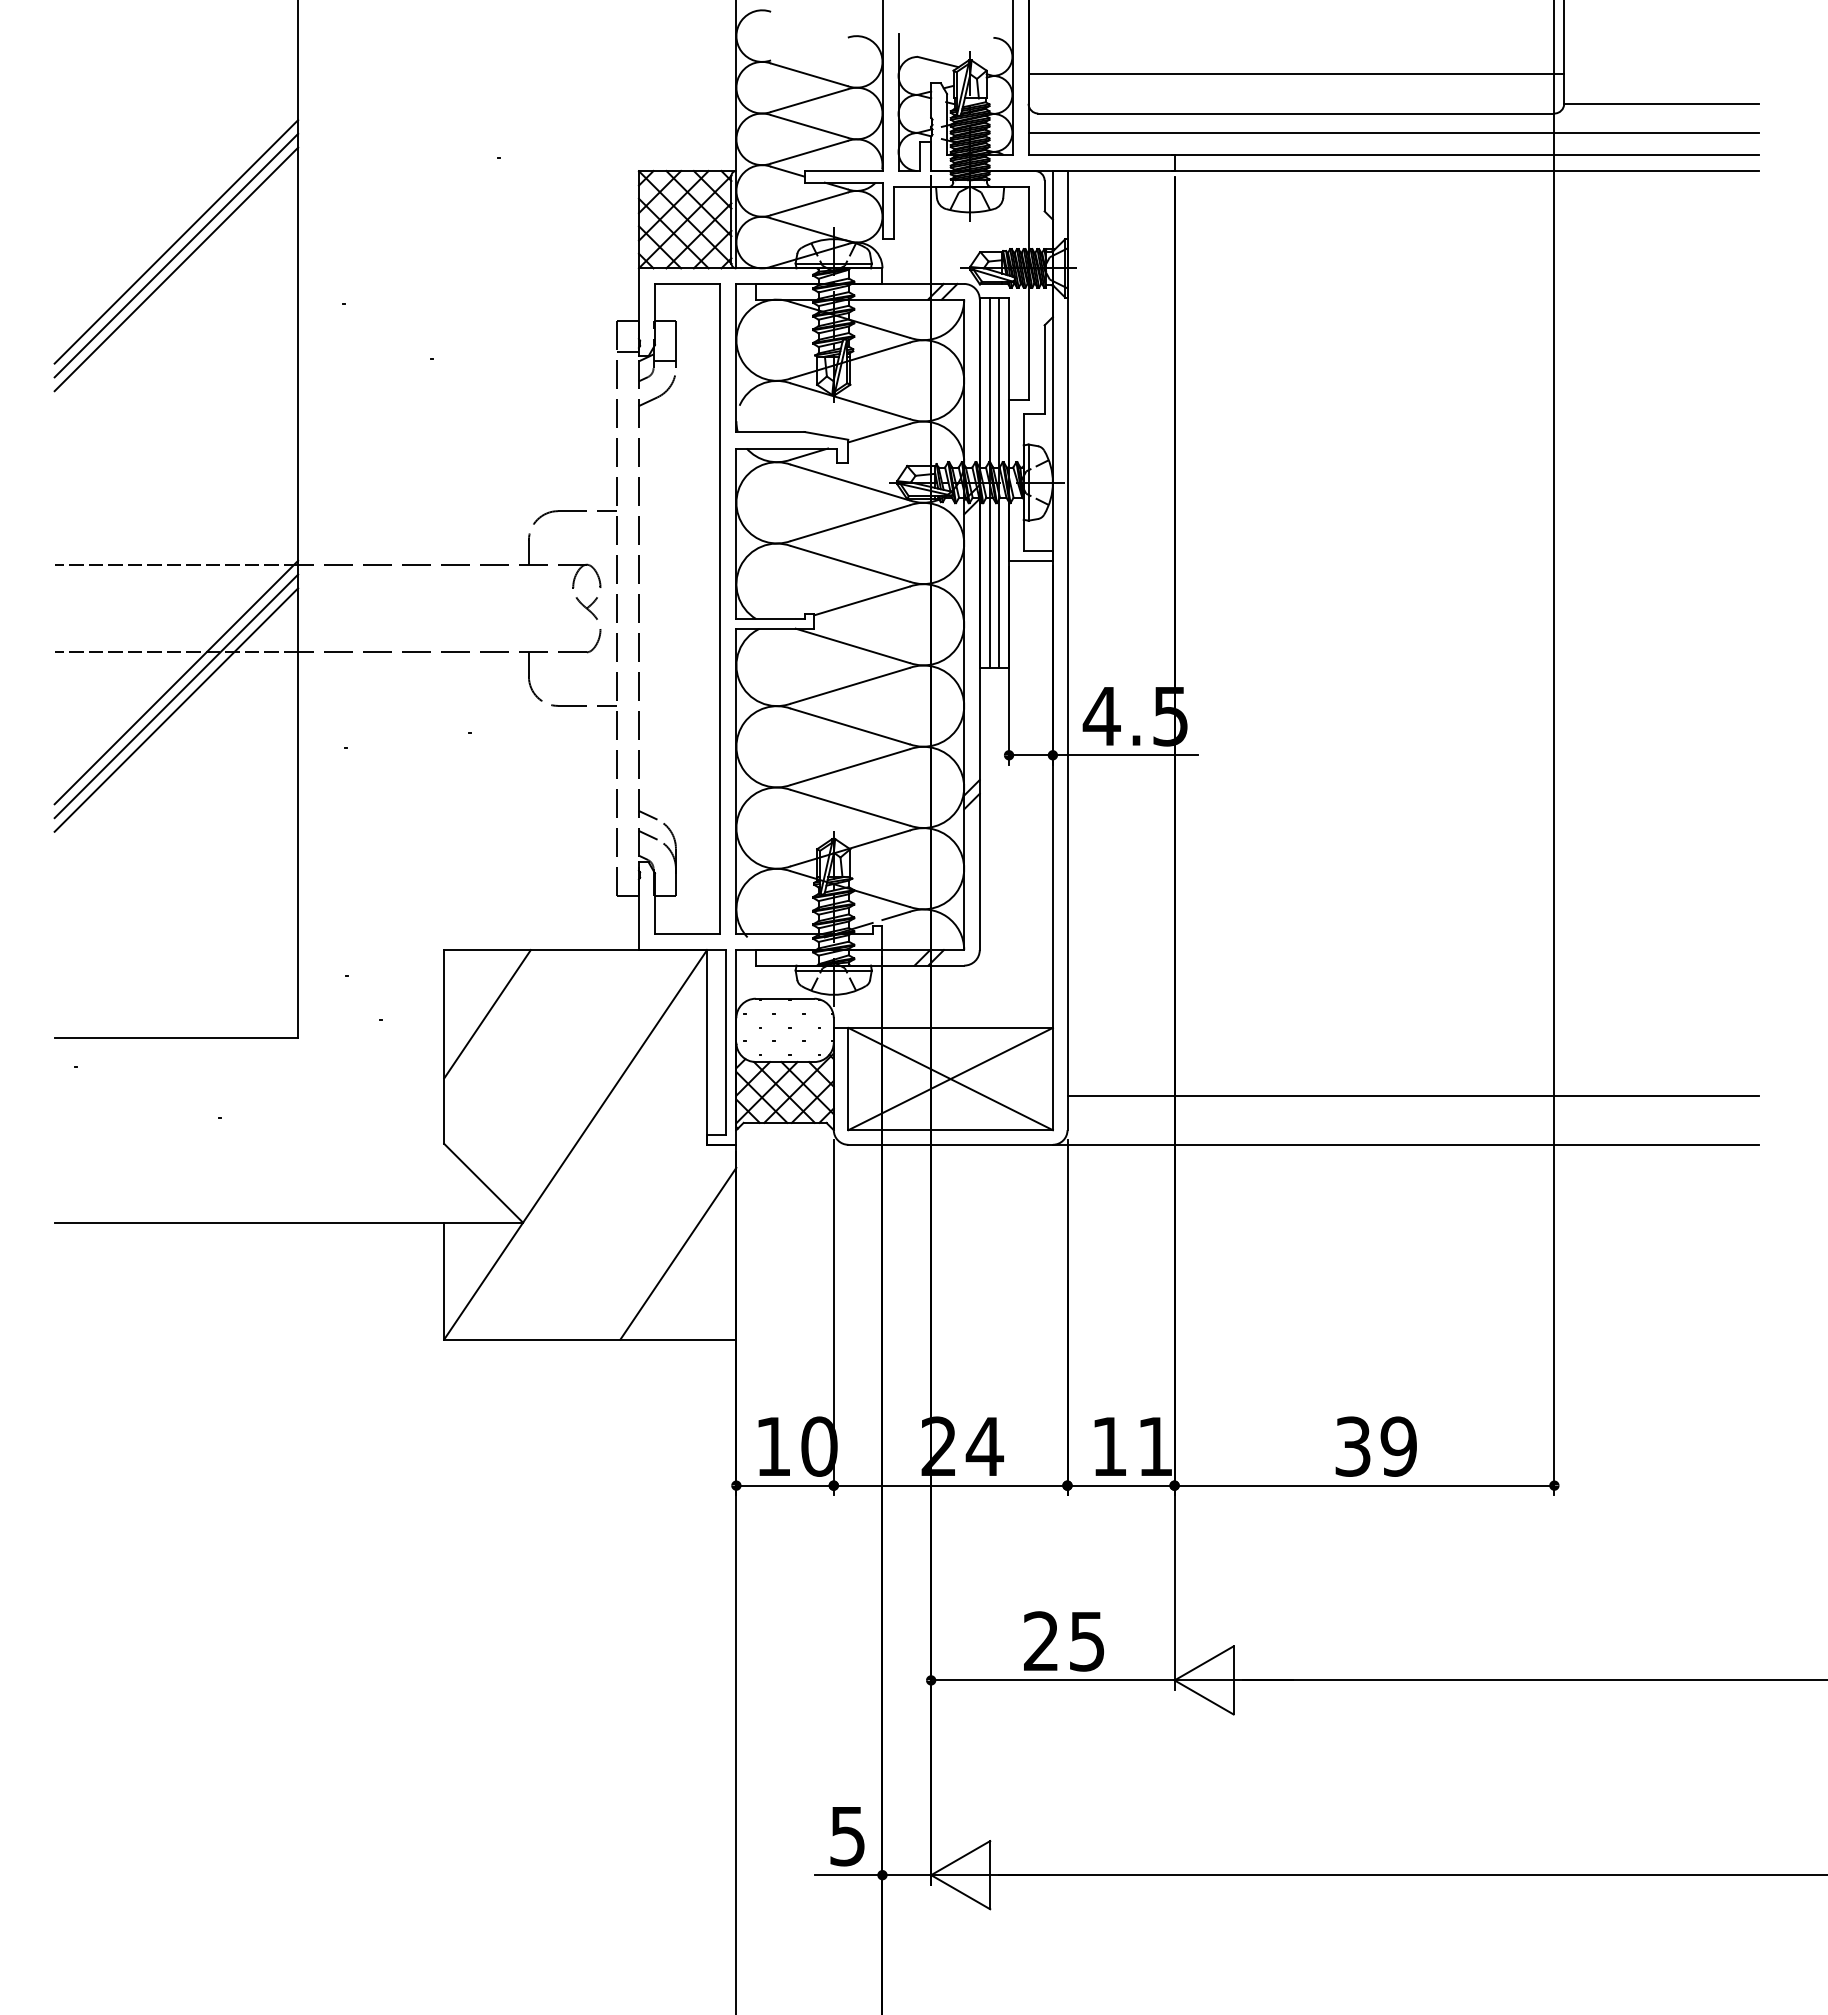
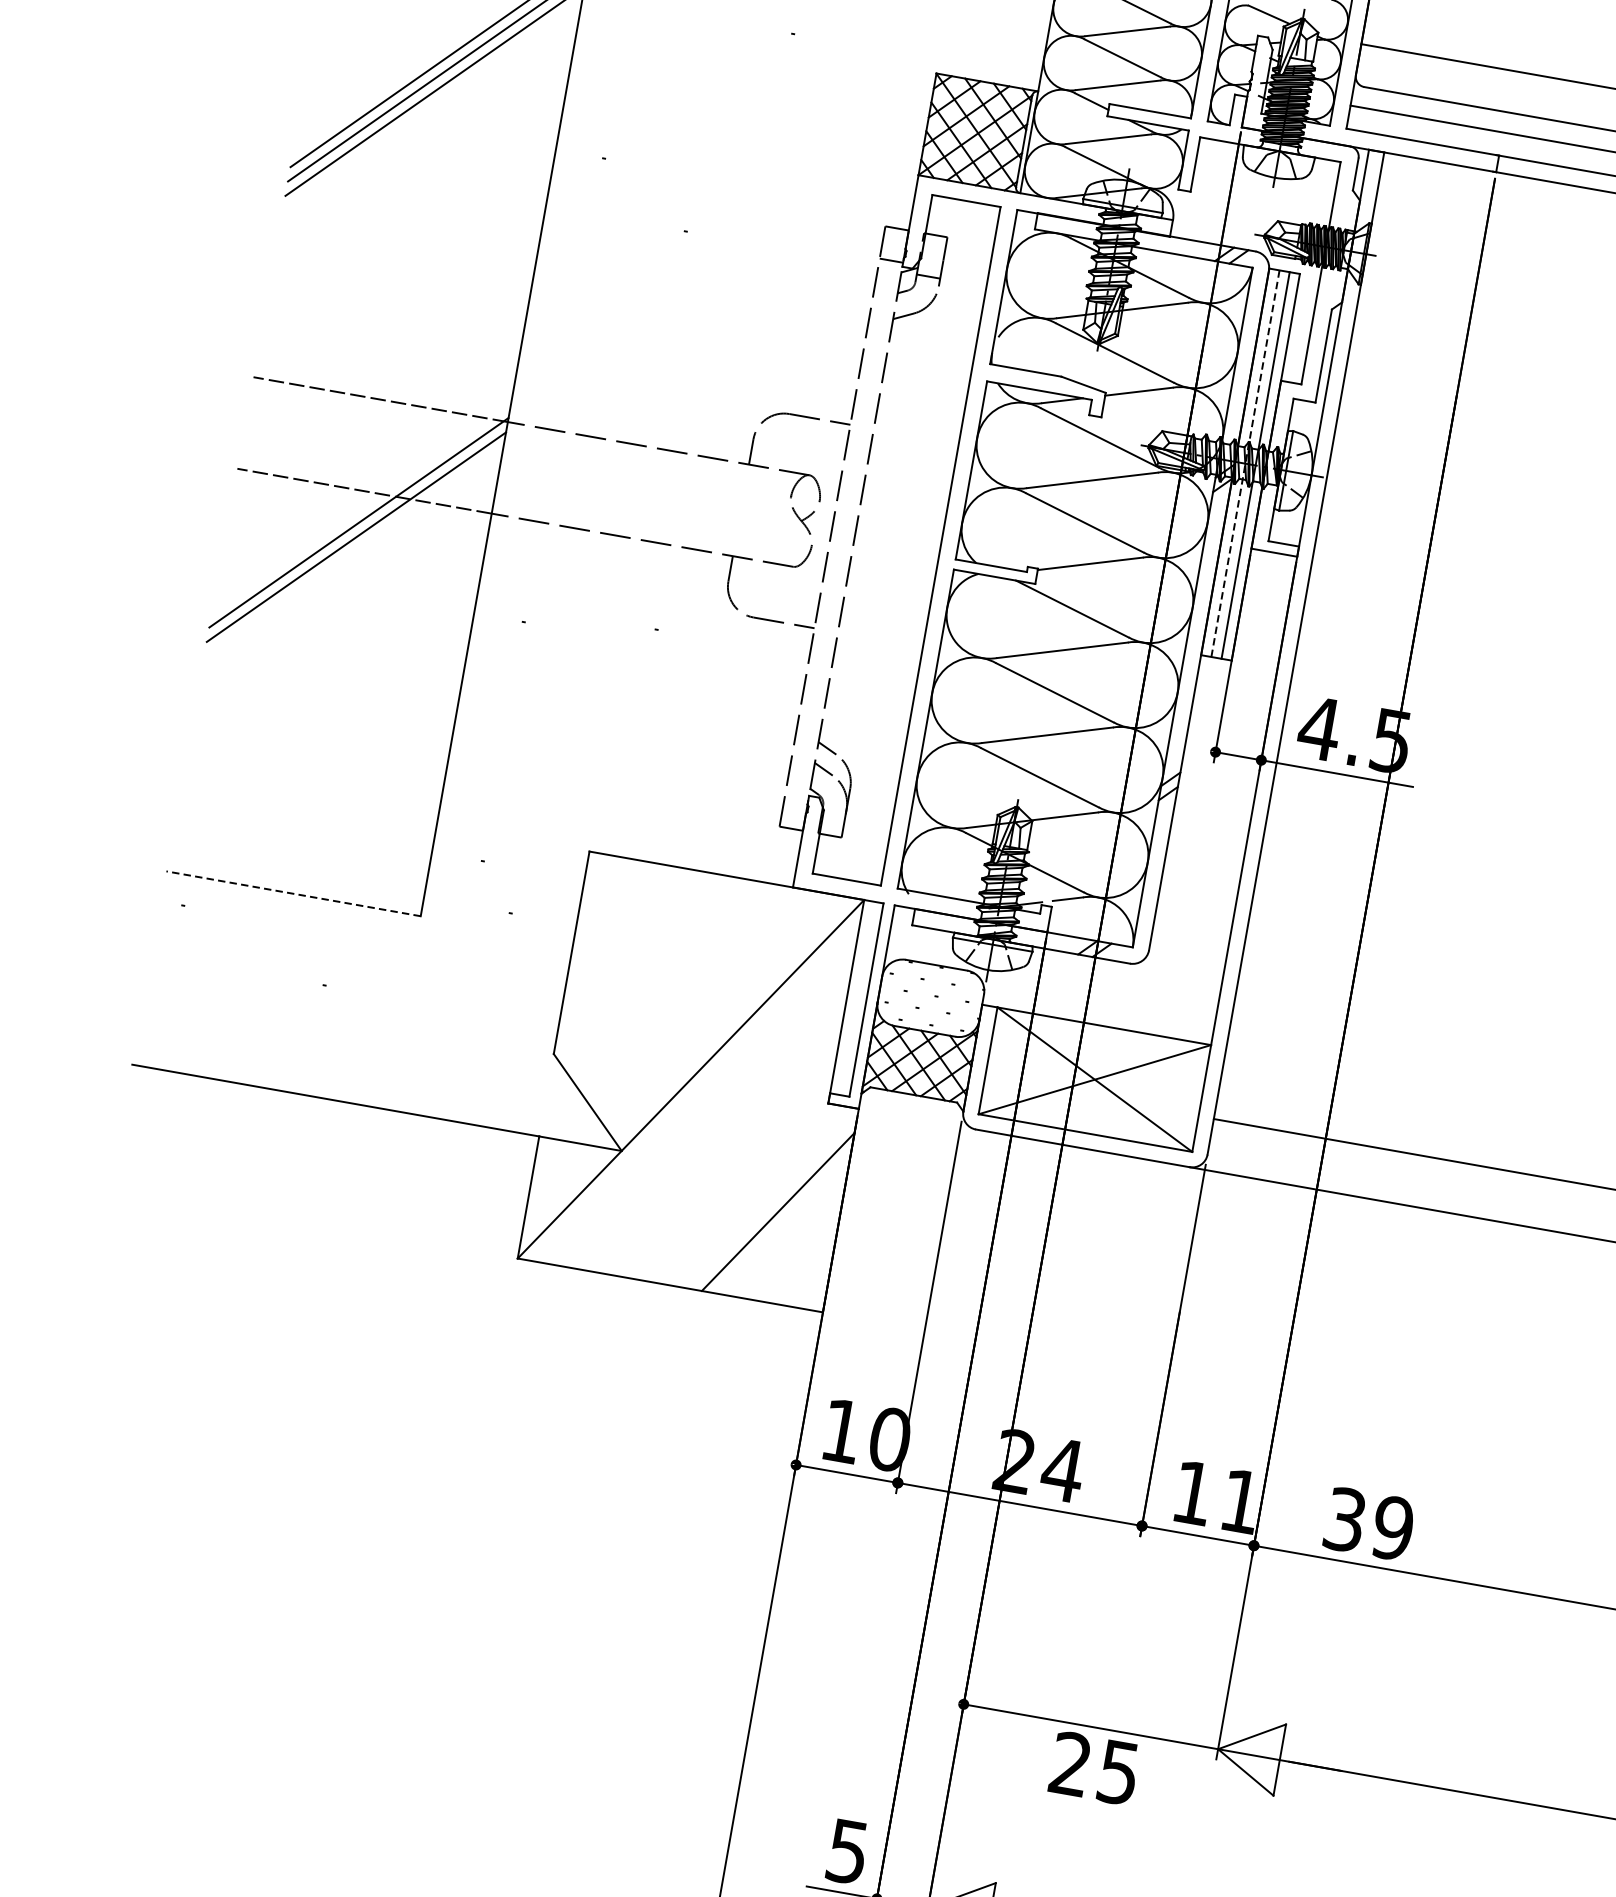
line: (989, 483) -> (1245, 464), solid -> dashed
line: (176, 709) -> (354, 550), removed
line: (487, 1014) -> (622, 926), removed
line: (176, 1037) -> (293, 893), solid -> dashed
text: (1375, 1446) -> (1368, 1523), moved
text: (1063, 1641) -> (1093, 1768), moved

